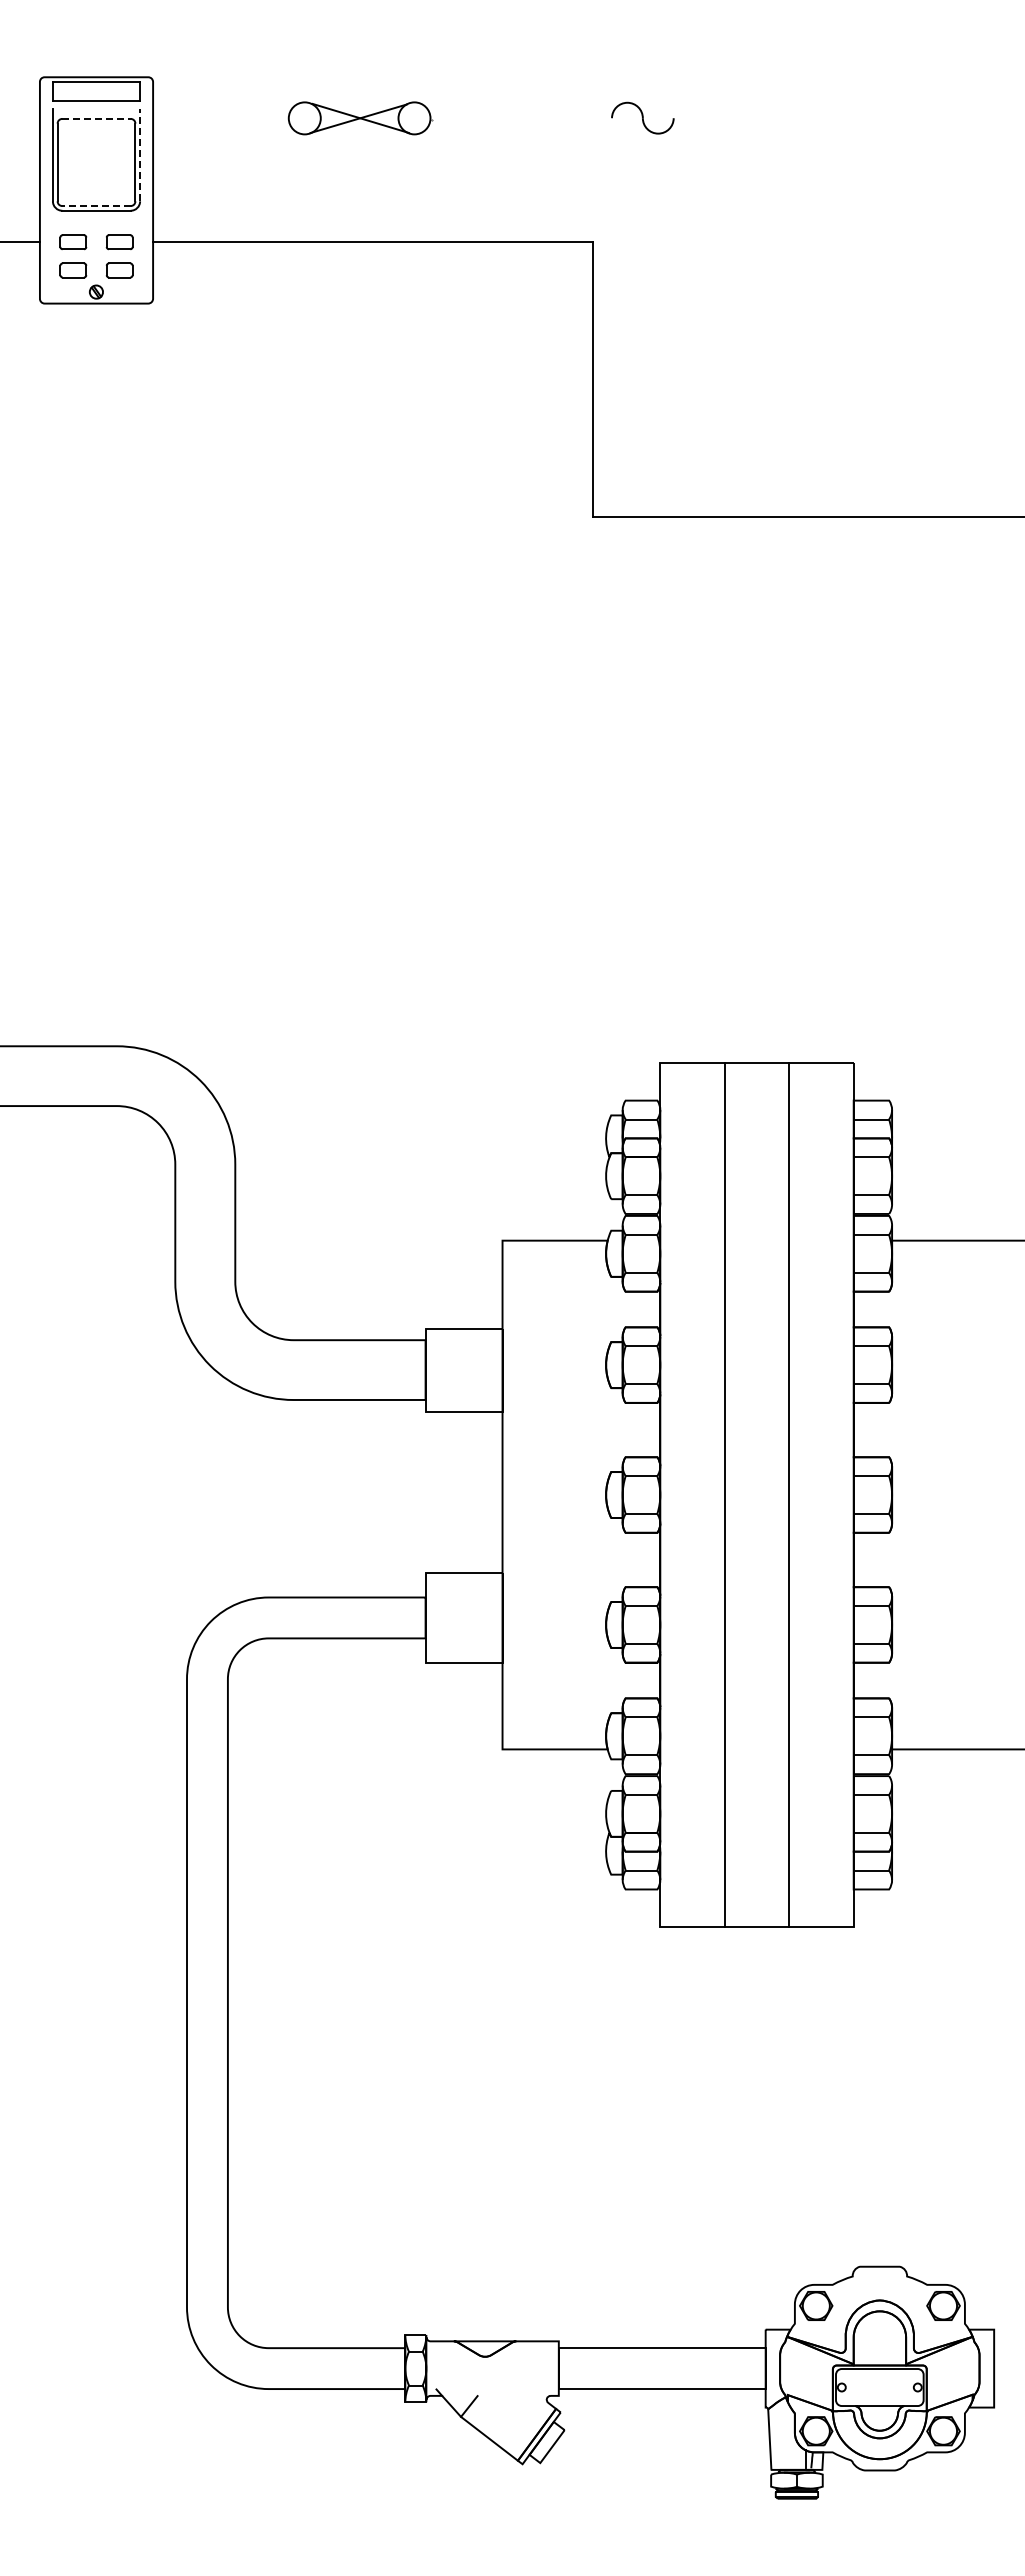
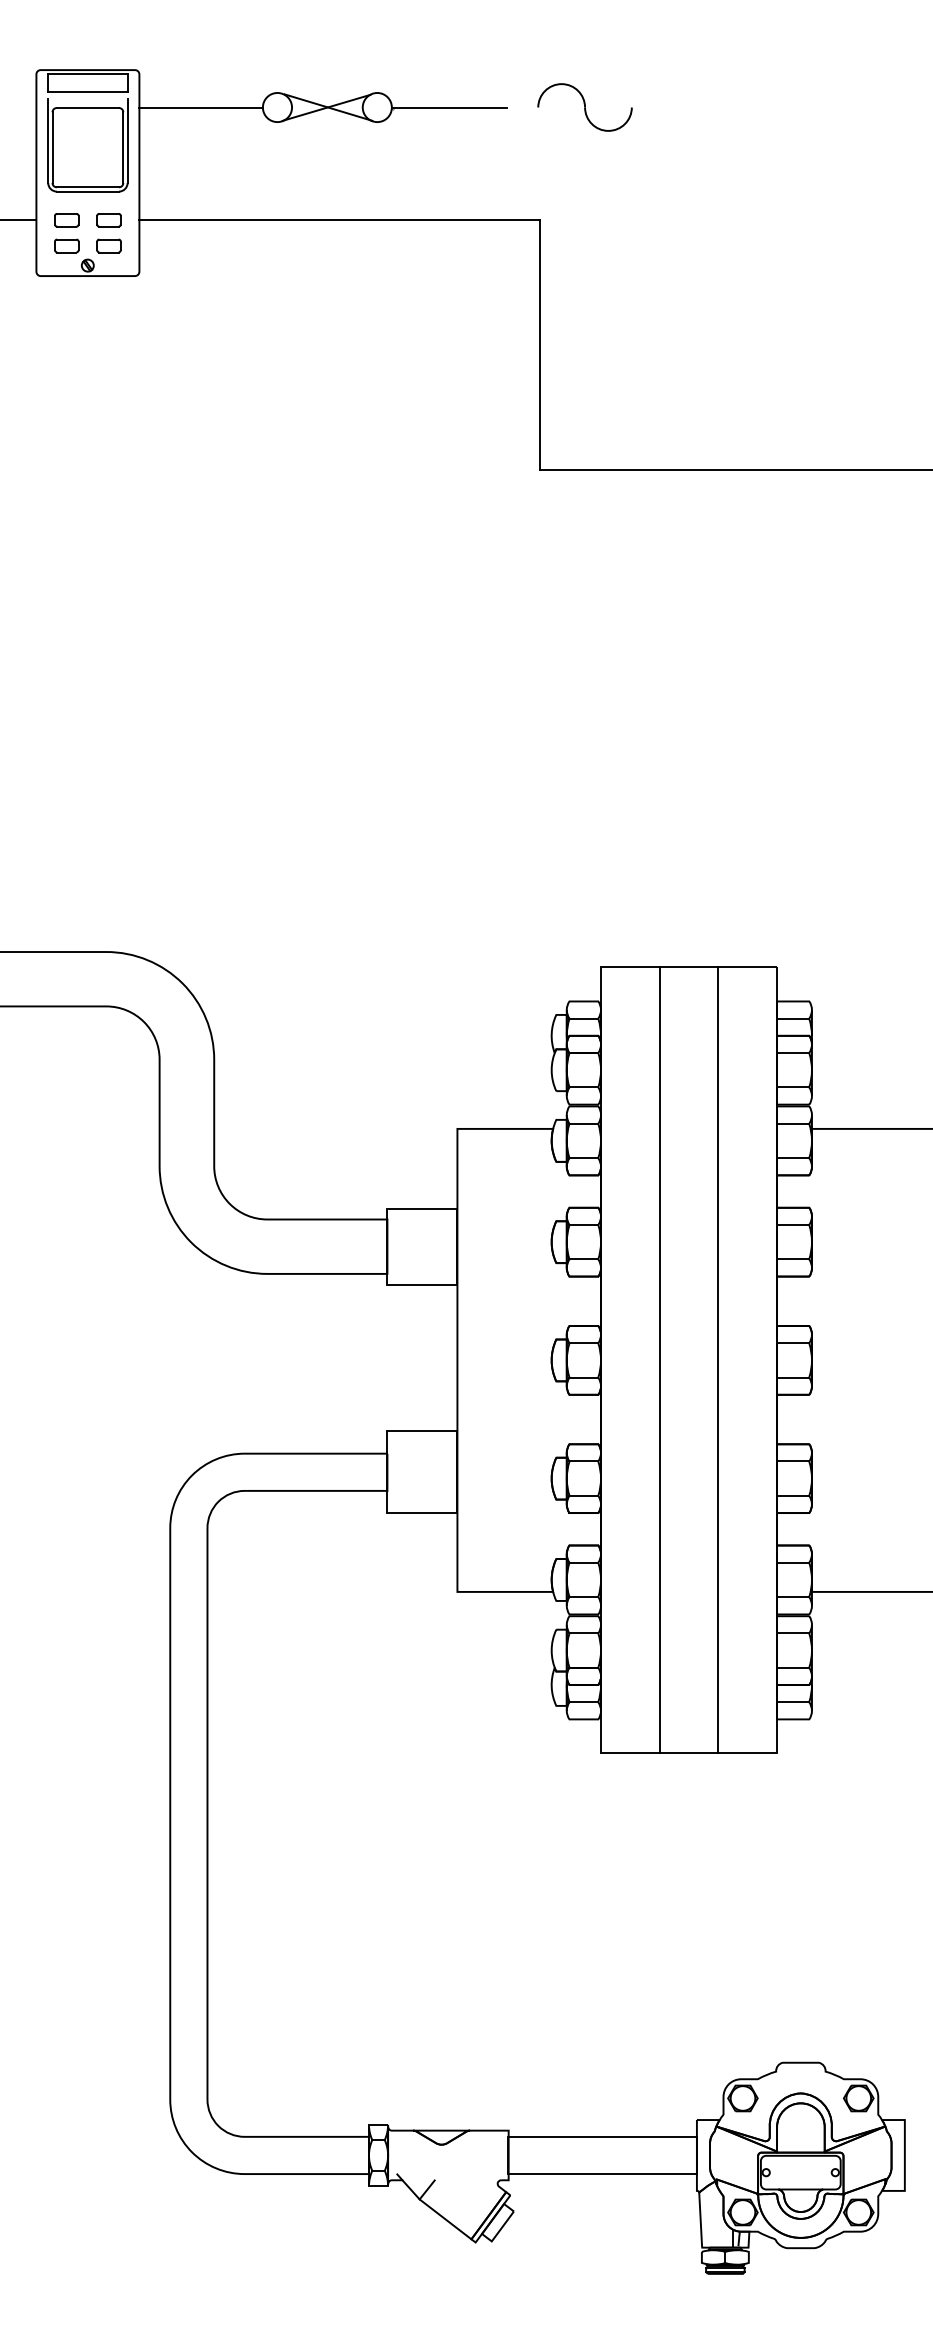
part: (642, 117) -> (584, 106), size x1.67
line: (97, 118) -> (88, 107), dashed -> solid
line: (220, 118) -> (200, 107), added
line: (493, 118) -> (449, 107), added
line: (140, 154) -> (127, 140), dashed -> solid
line: (96, 206) -> (87, 187), dashed -> solid

